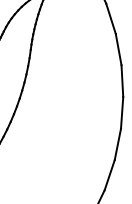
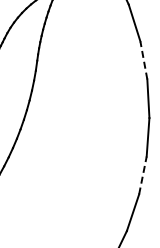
line: (118, 49) -> (143, 60), solid -> dashed
line: (118, 143) -> (143, 174), solid -> dashed

